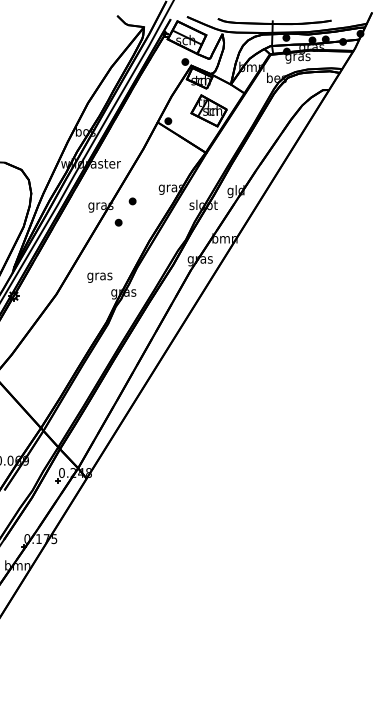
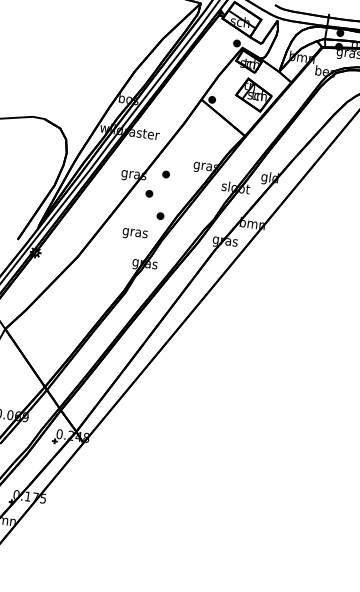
part: (132, 243) -> (160, 216), added
text: (99, 277) -> (134, 233), moved

